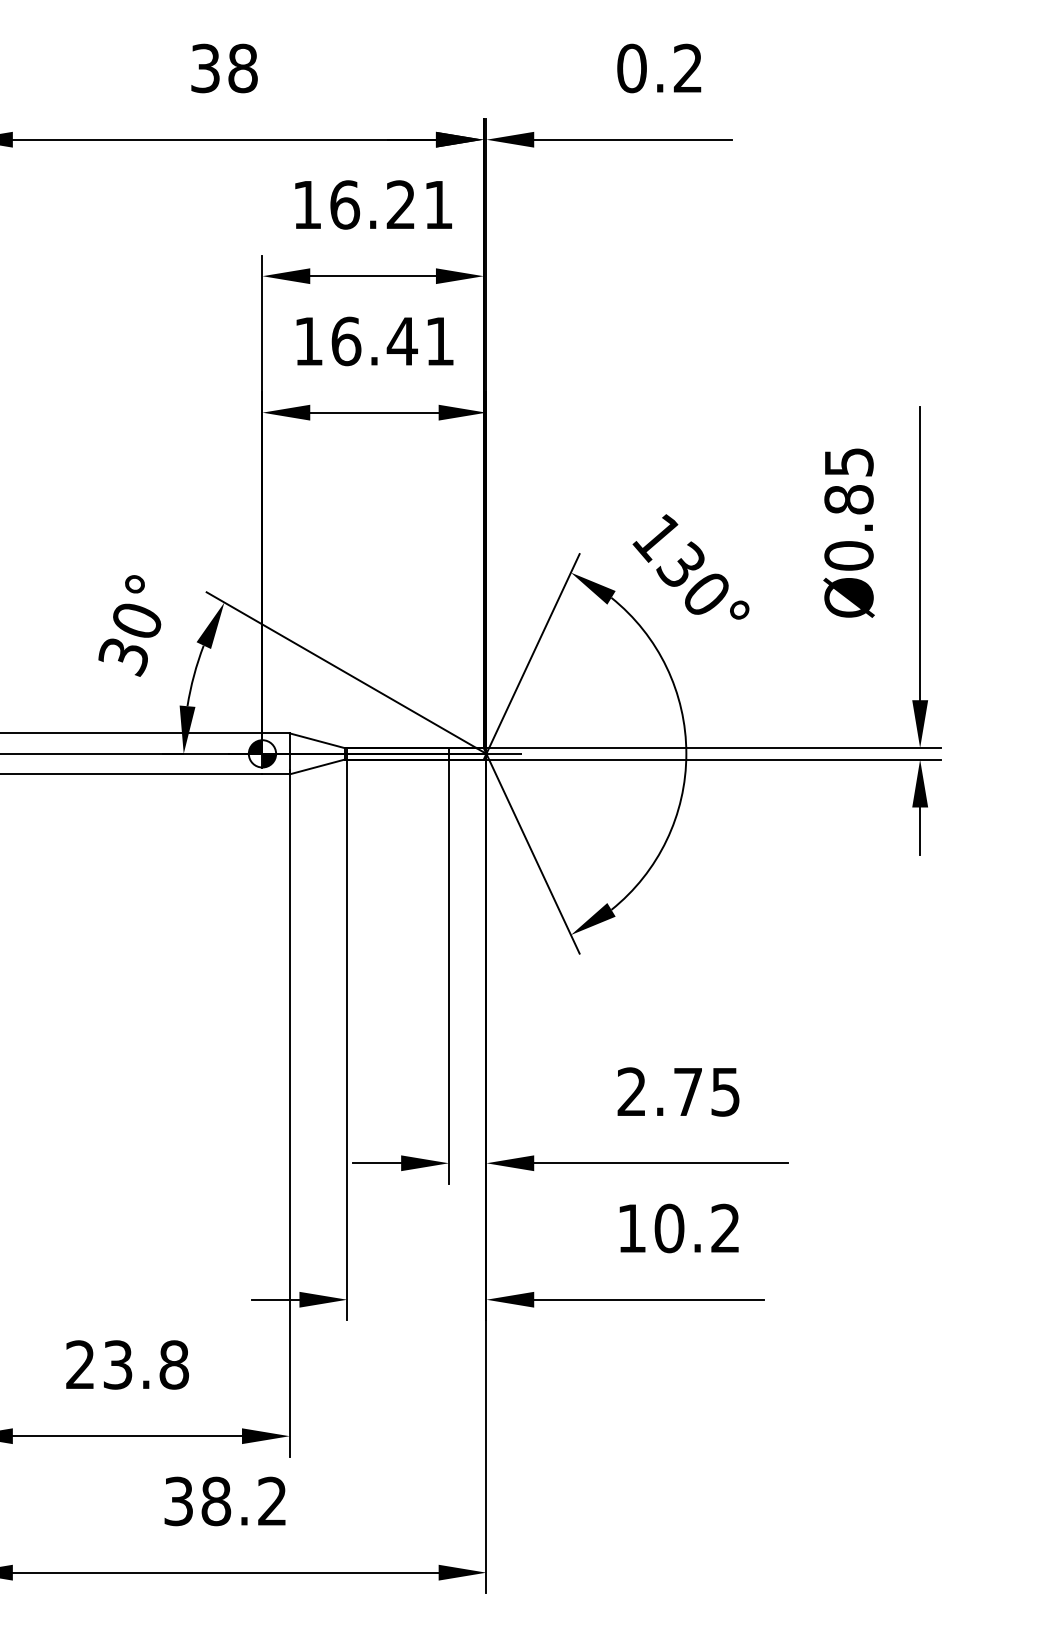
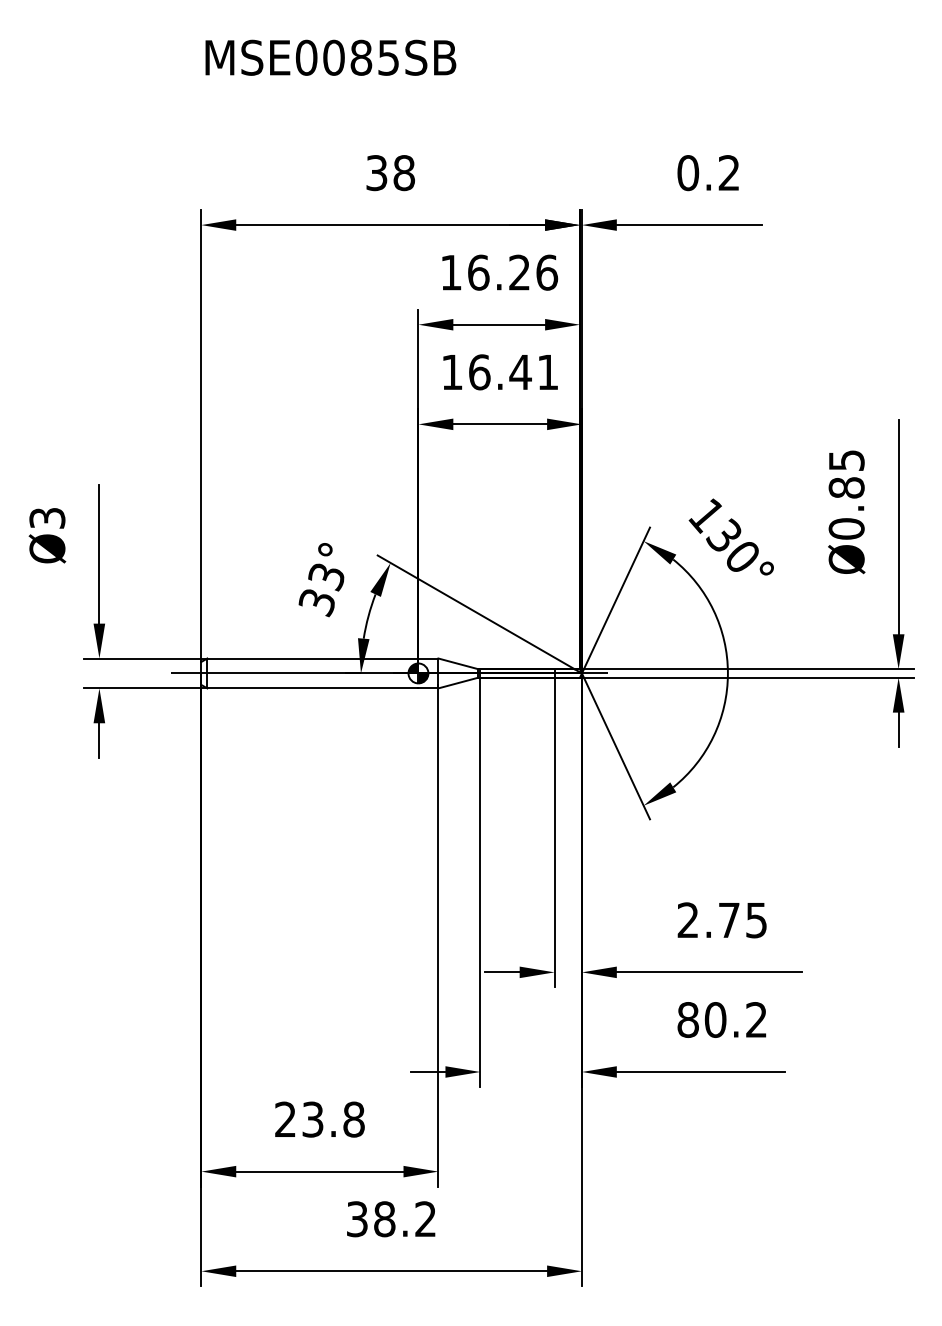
text: (439, 204) -> (547, 272), 16.21 -> 16.26
text: (136, 622) -> (326, 577), 30° -> 33°
text: (630, 1227) -> (687, 1019), 10.2 -> 80.2

